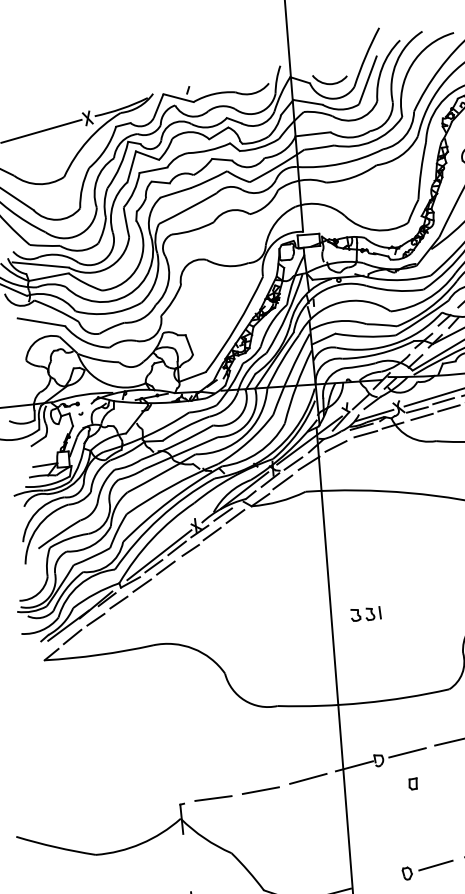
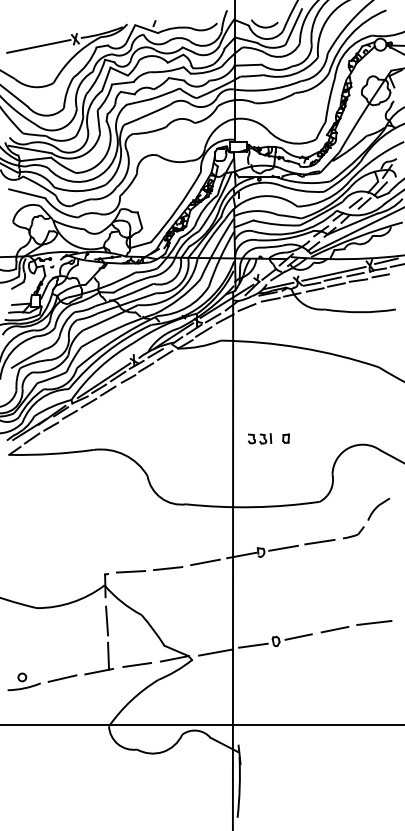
part: (412, 783) -> (285, 438), moved
line: (188, 863) -> (107, 620), added
line: (378, 881) -> (253, 645), added

